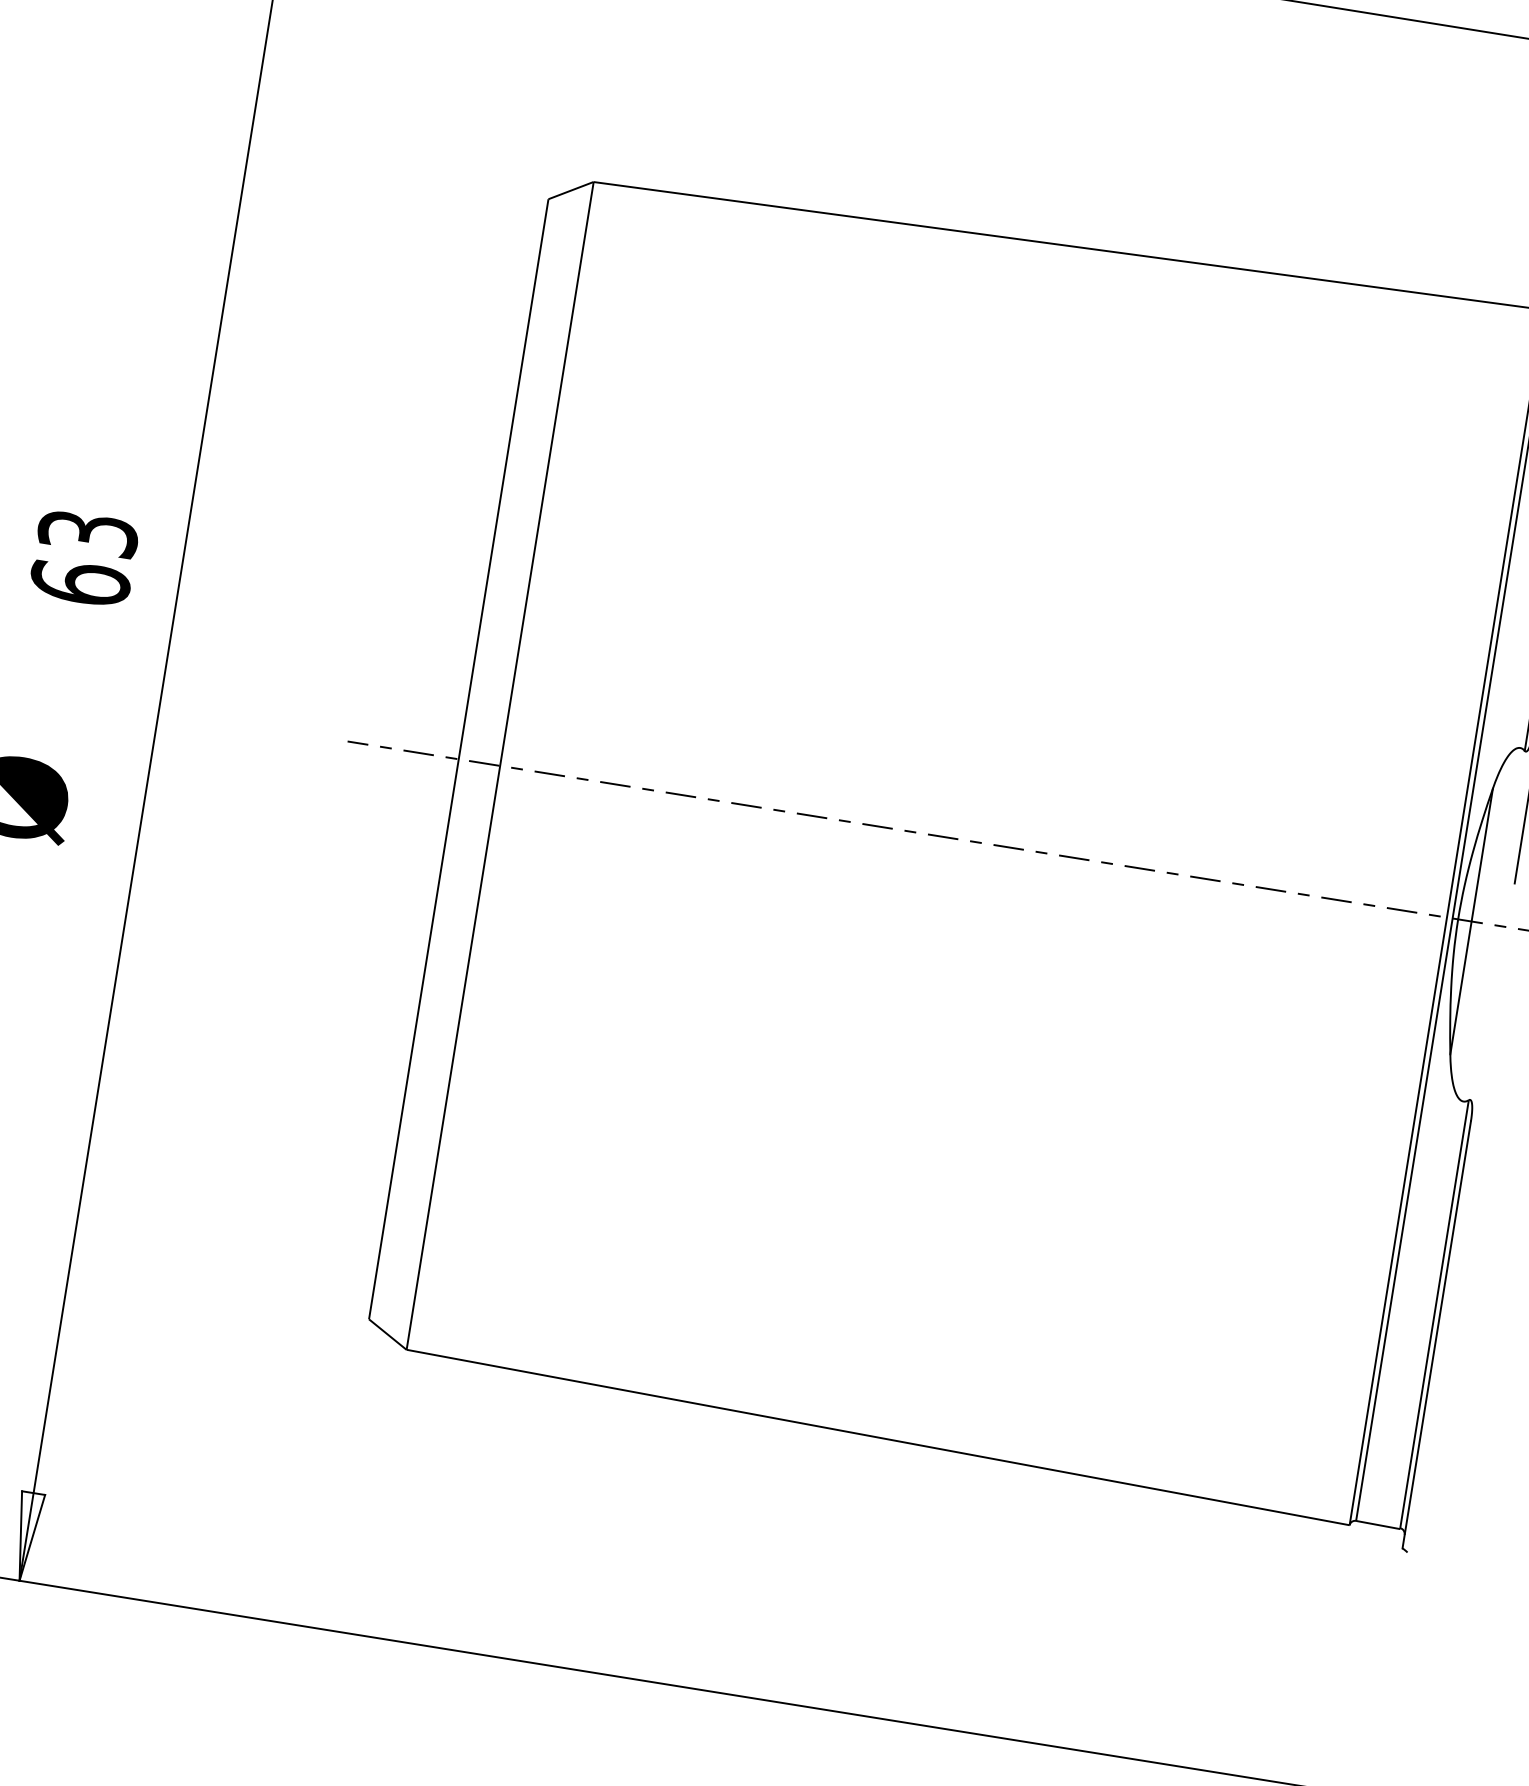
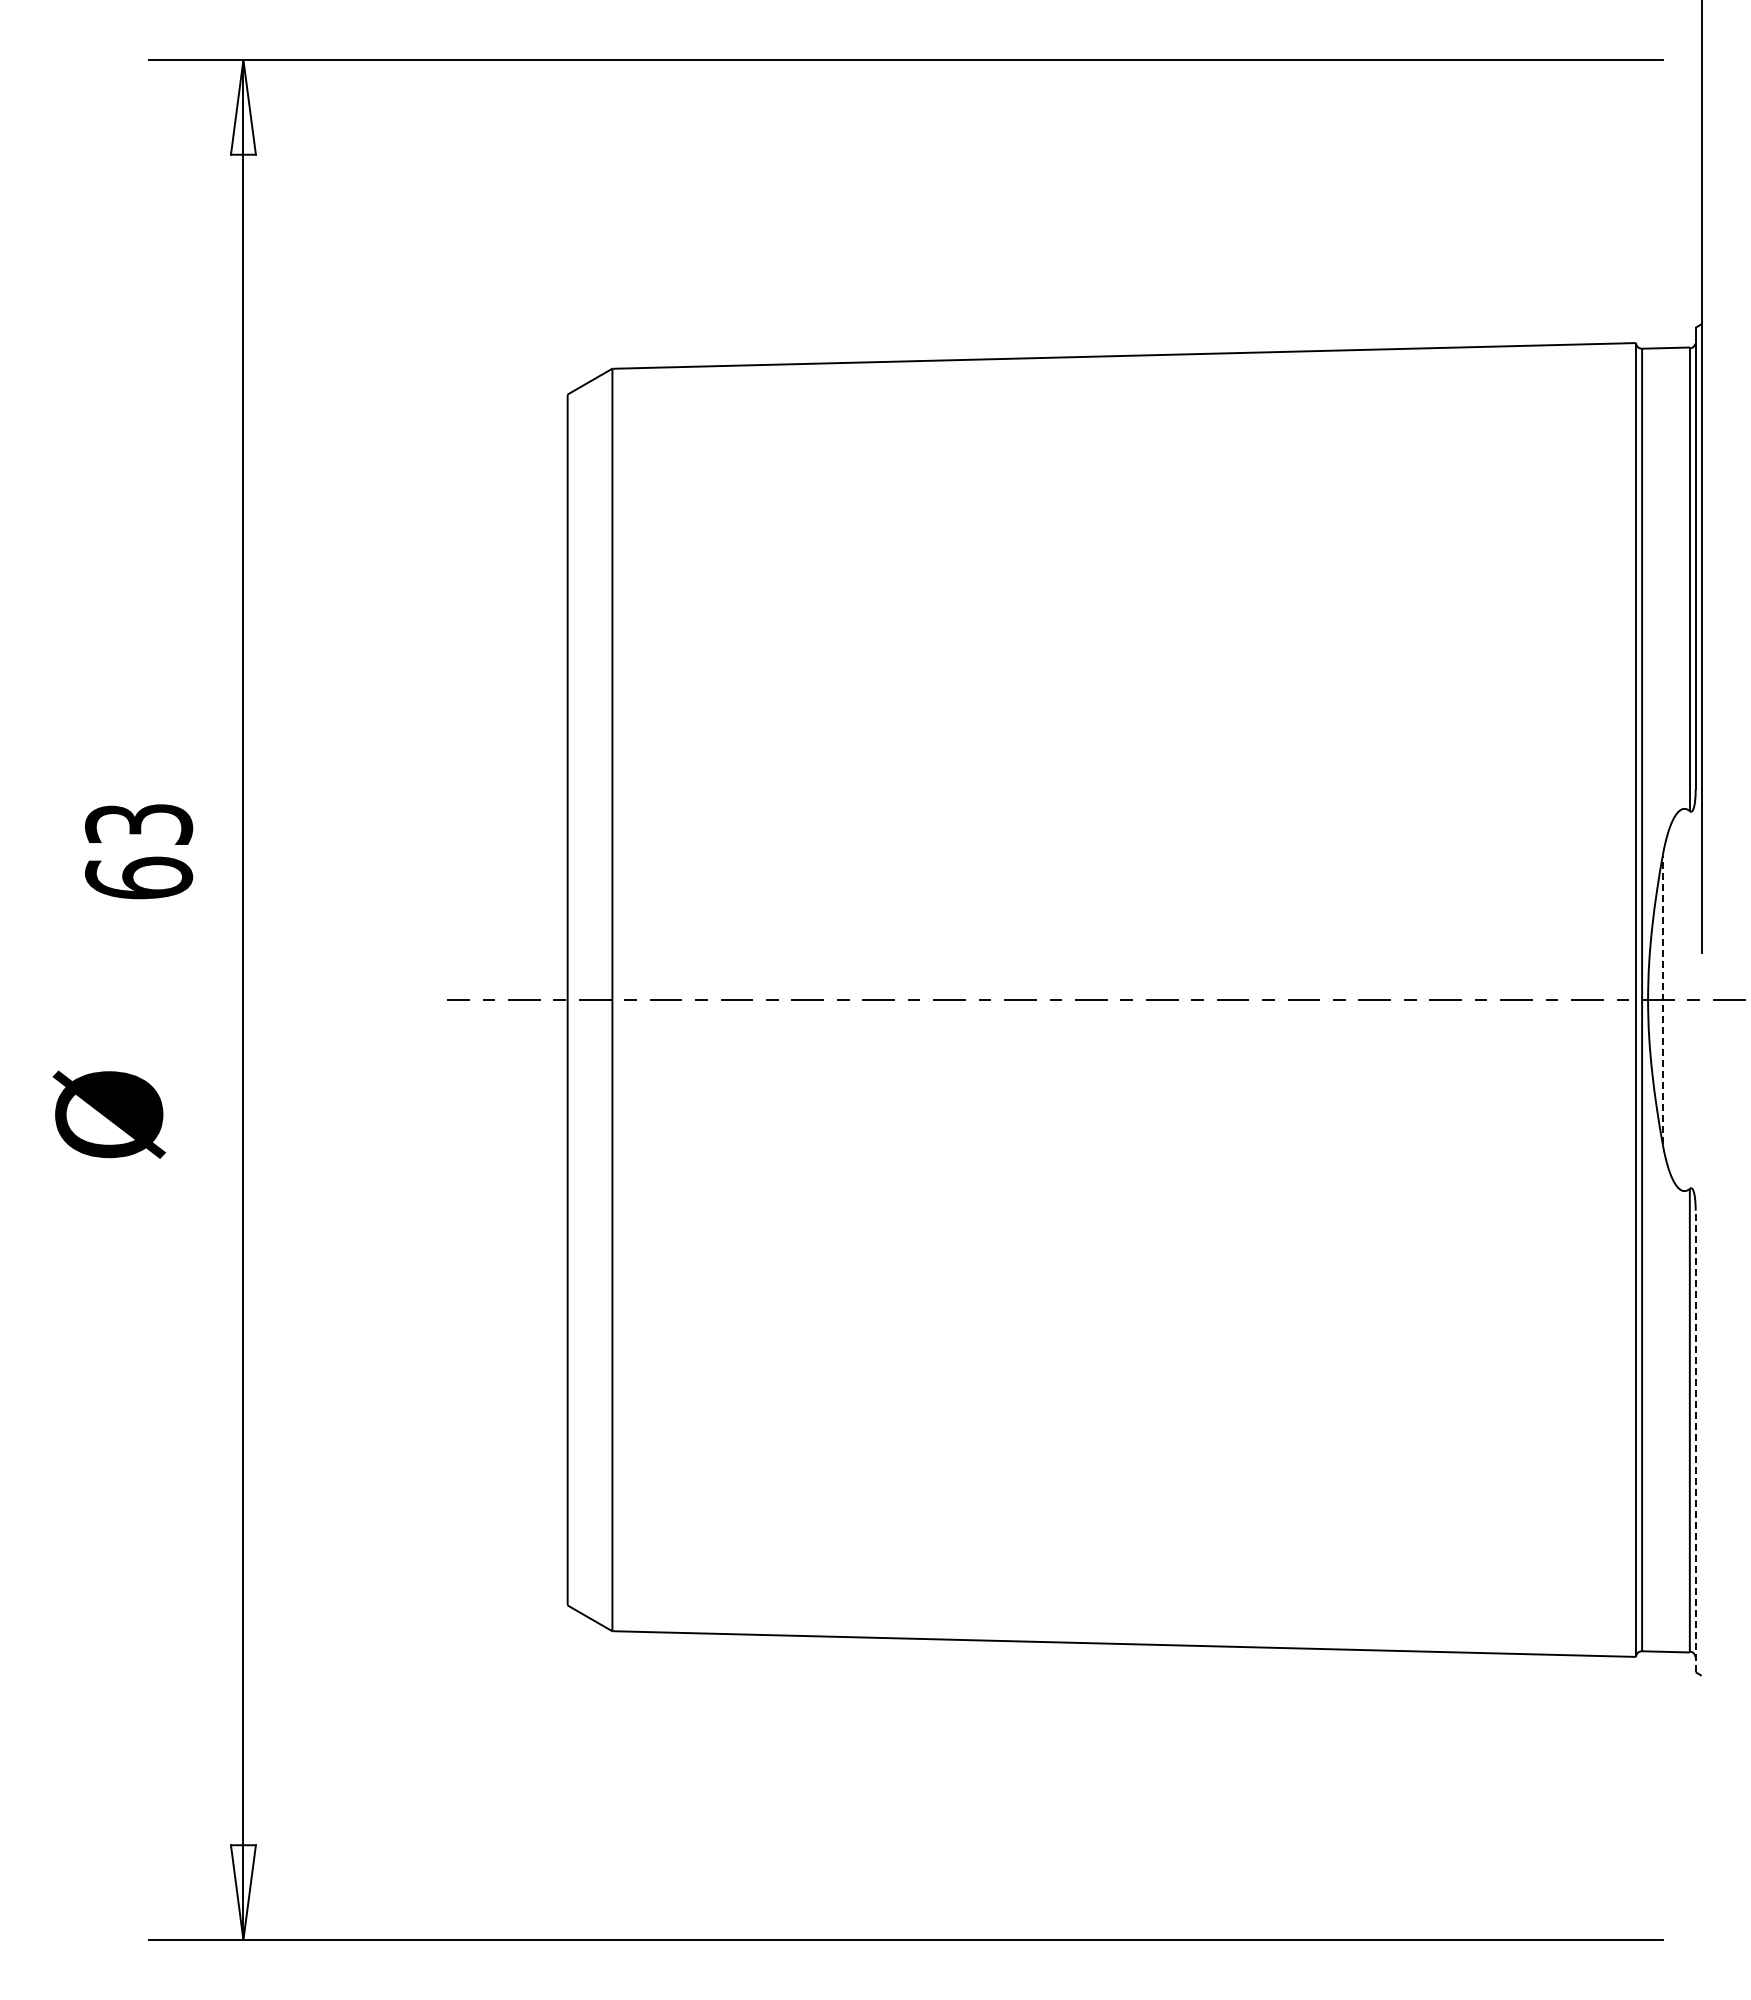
line: (1471, 921) -> (1662, 999), solid -> dashed
line: (1436, 1334) -> (1695, 1441), solid -> dashed

